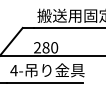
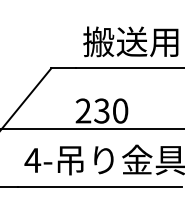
text: (45, 47) -> (100, 110), 280 -> 230

